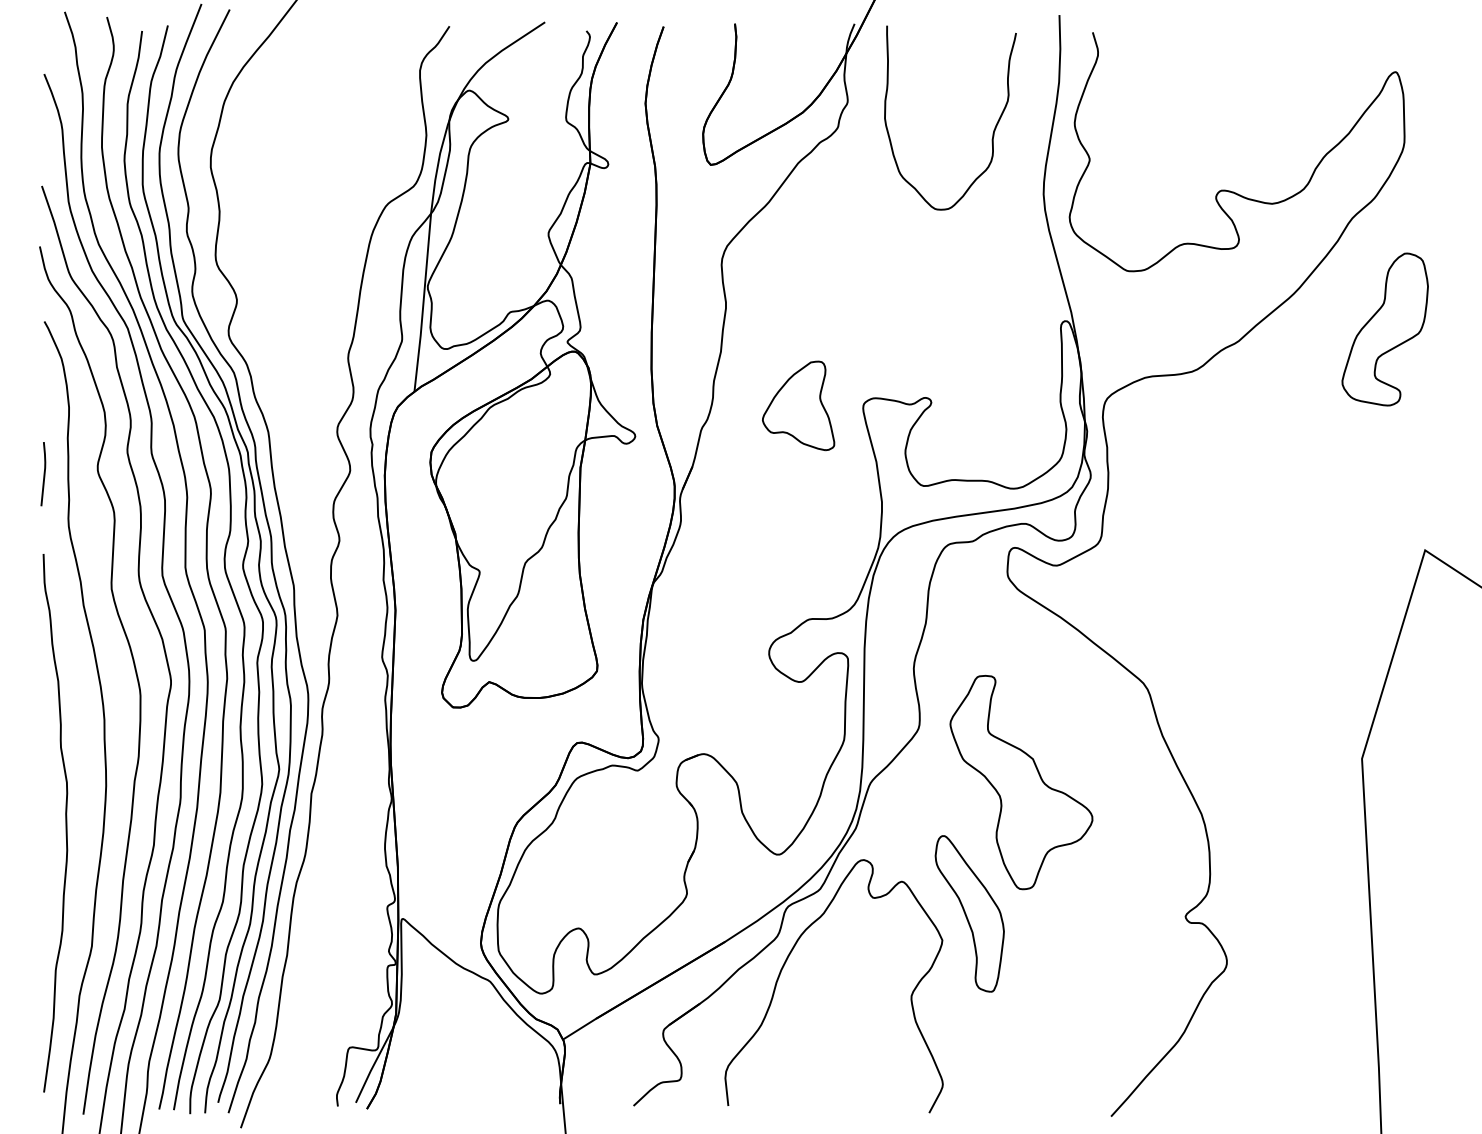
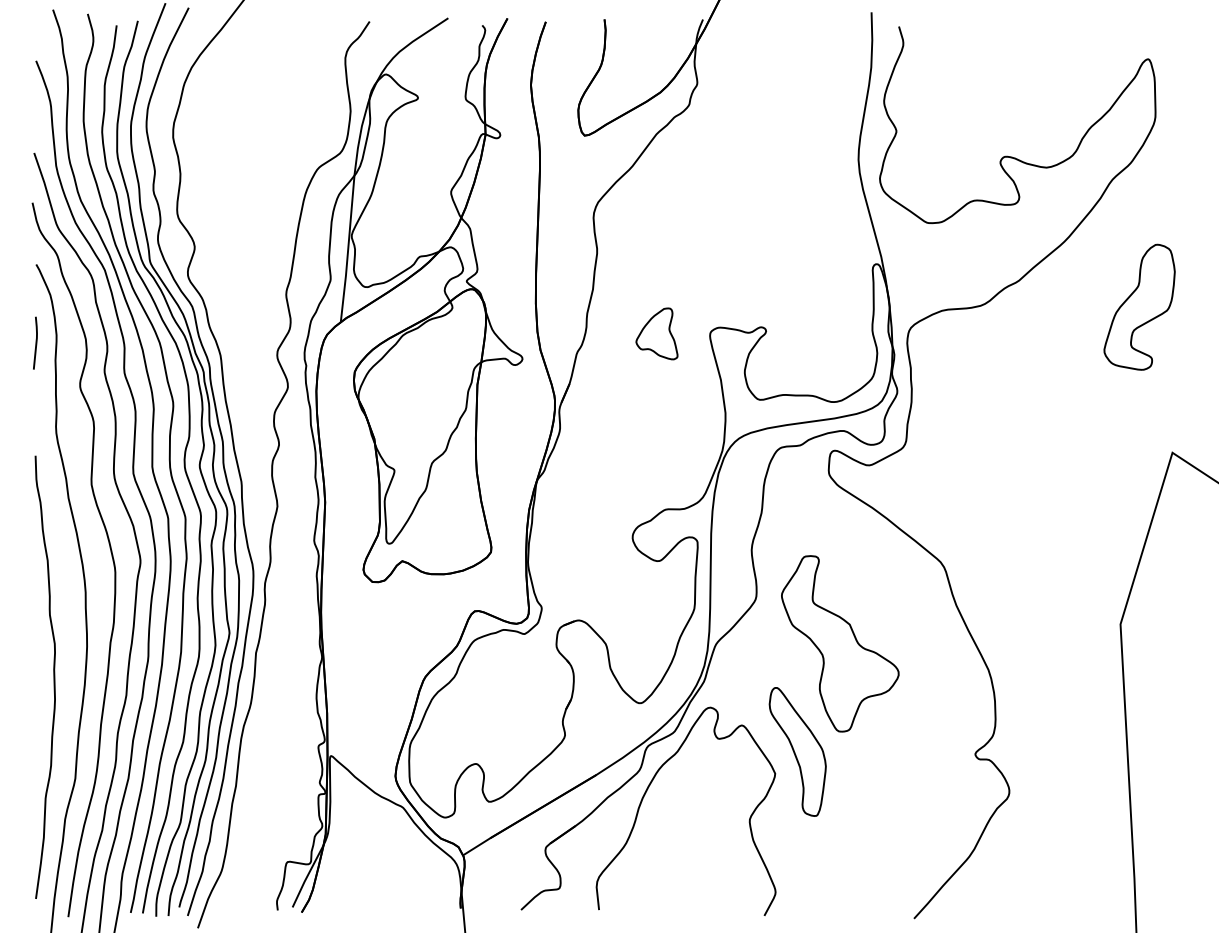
curve: (993, 130) -> (817, 107), removed
part: (1384, 329) -> (1139, 307), moved
part: (798, 405) -> (656, 333), size x0.7
line: (43, 474) -> (35, 343), moved

